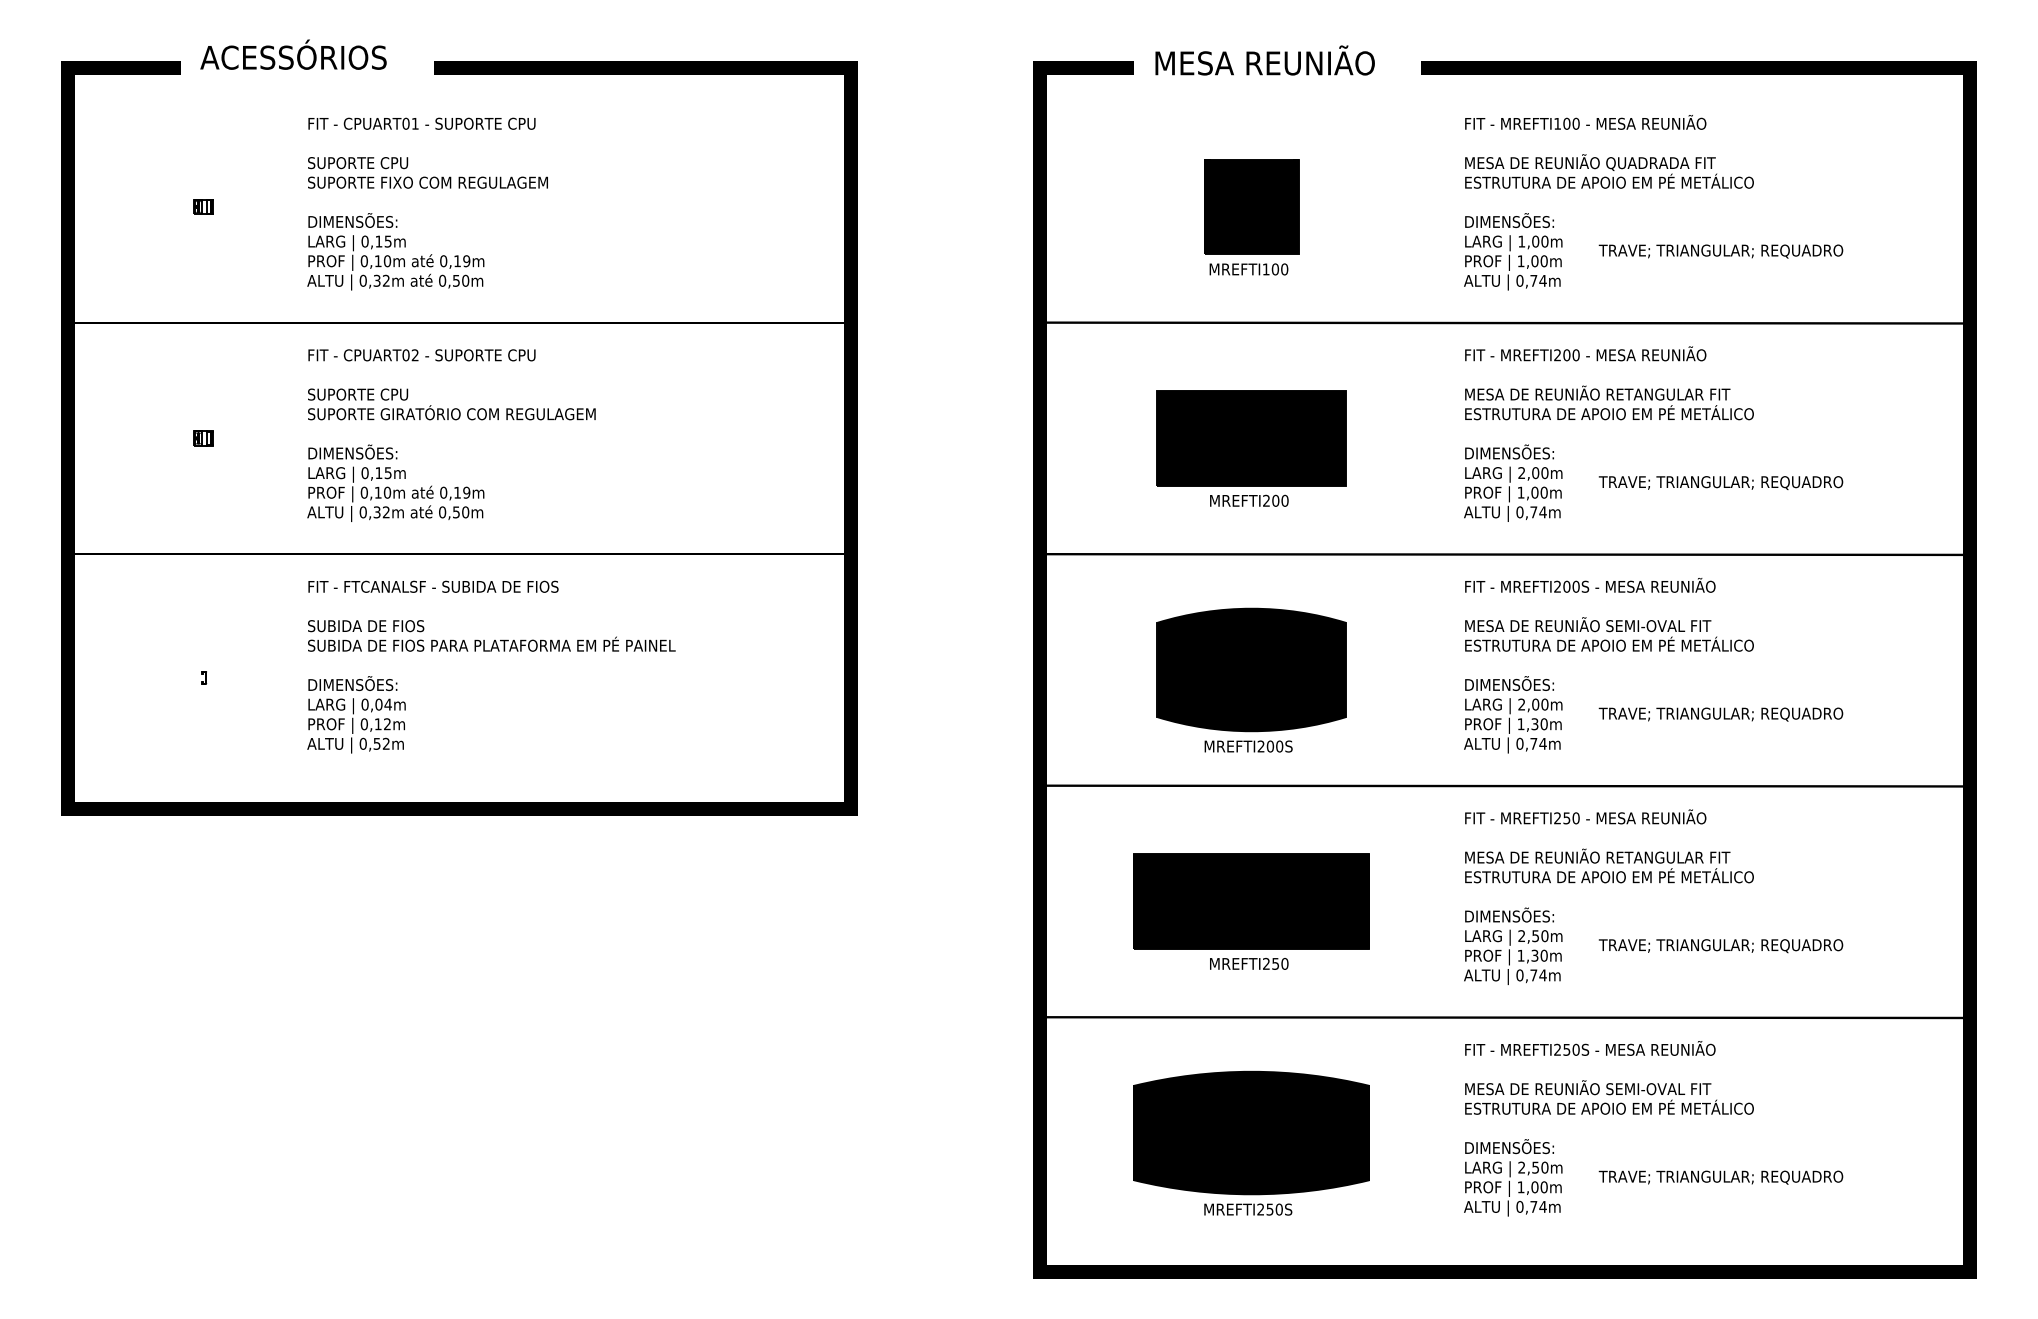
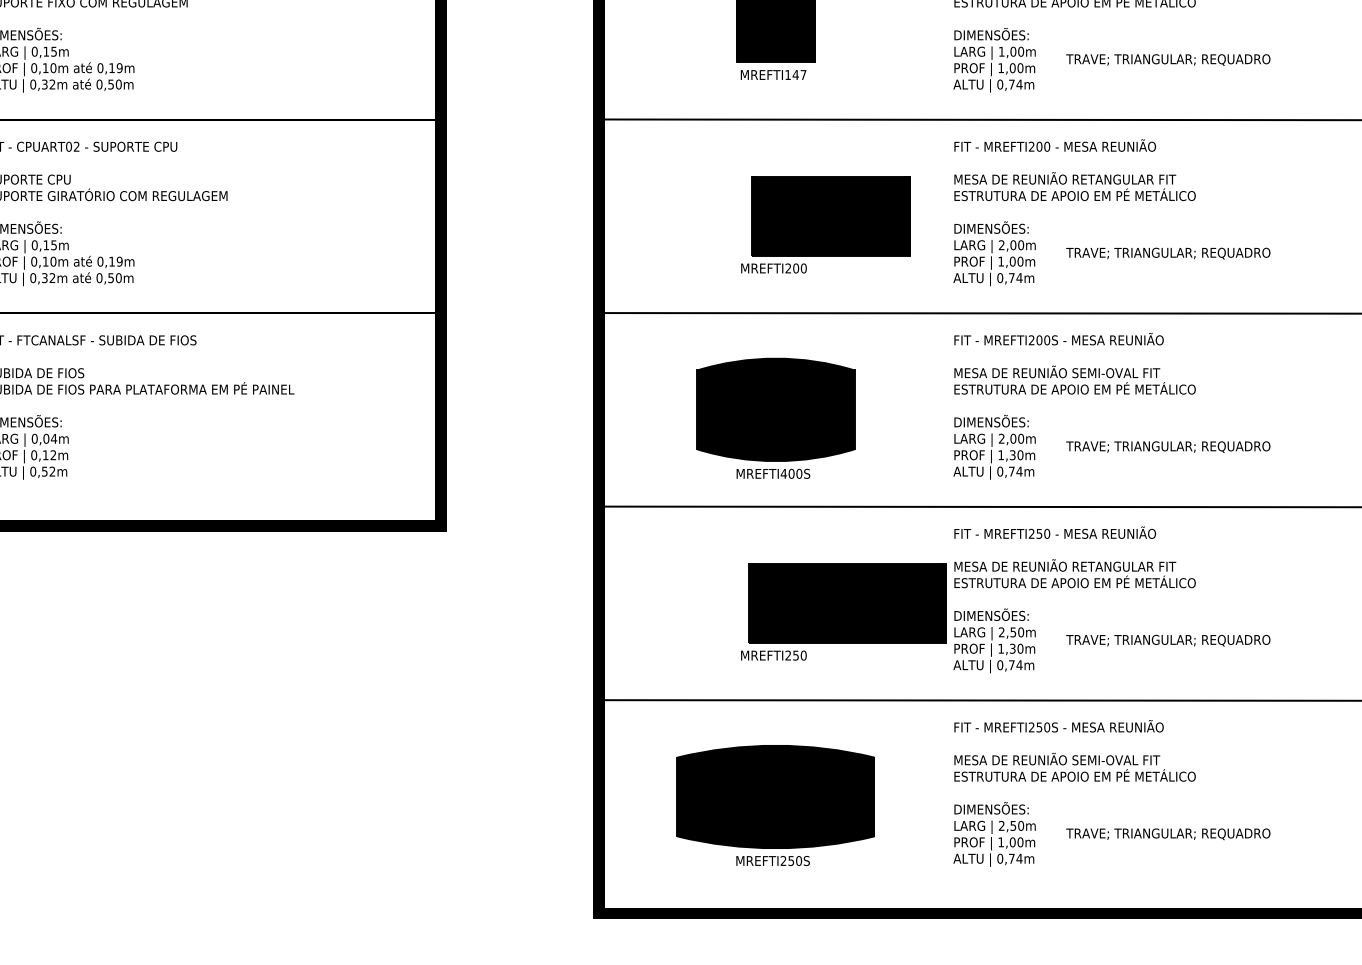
text: (1279, 269) -> (799, 75), MREFTI100 -> MREFTI147
part: (1251, 438) -> (830, 216), moved
text: (1260, 746) -> (783, 473), MREFTI200S -> MREFTI400S
part: (1251, 901) -> (847, 603), moved

